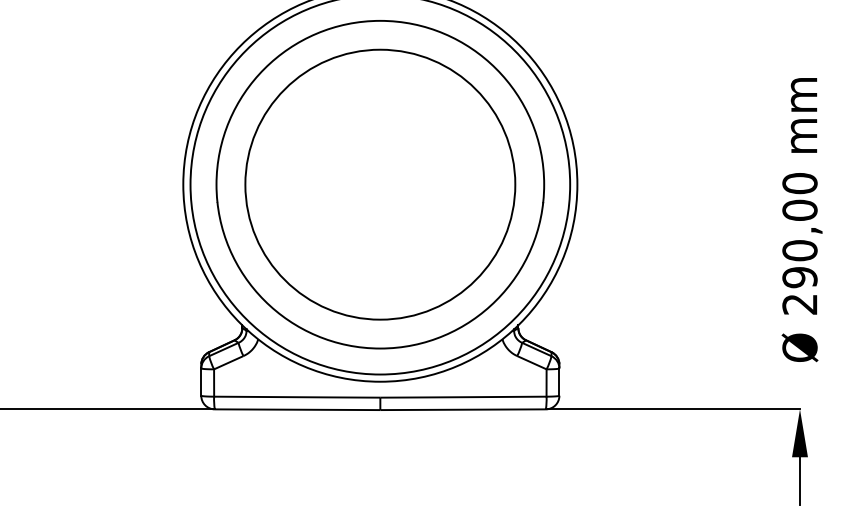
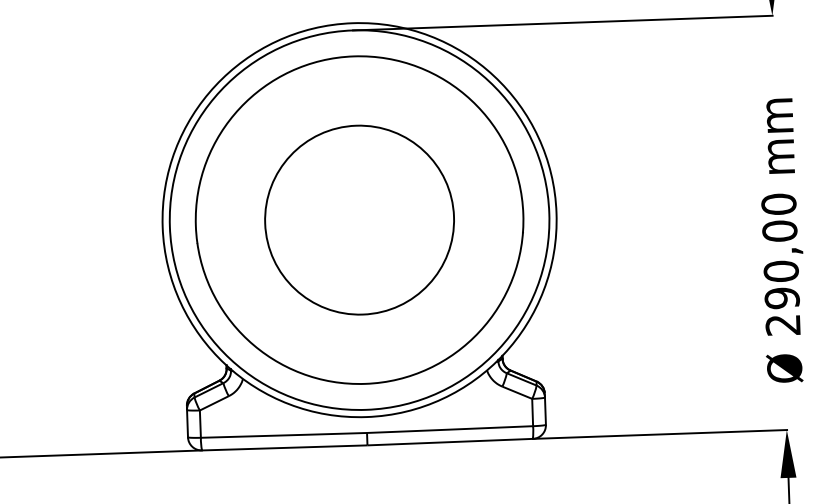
circle: (380, 184) -> (359, 219), size x0.7

